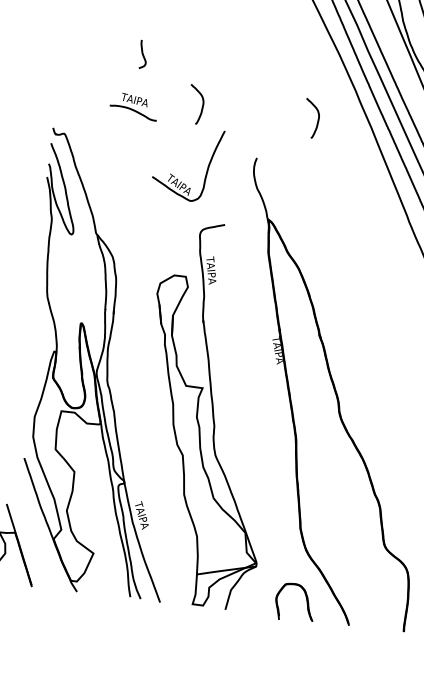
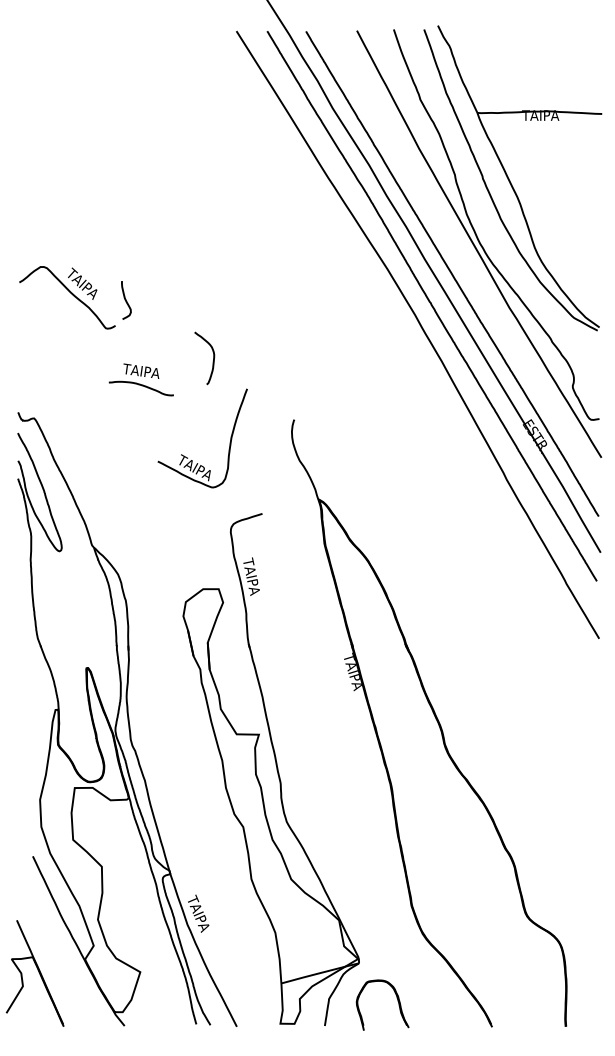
part: (100, 47) -> (67, 297), added
part: (133, 106) -> (140, 379), moved
curve: (317, 121) -> (368, 361), removed
part: (306, 598) -> (396, 998), moved

